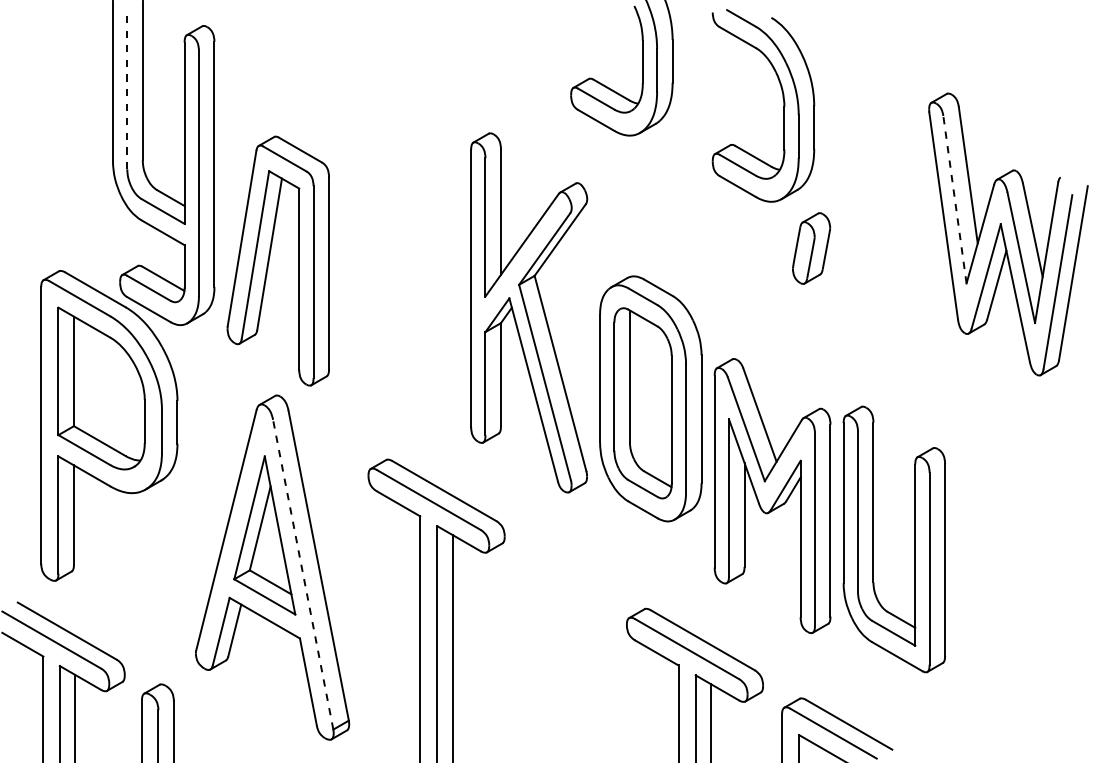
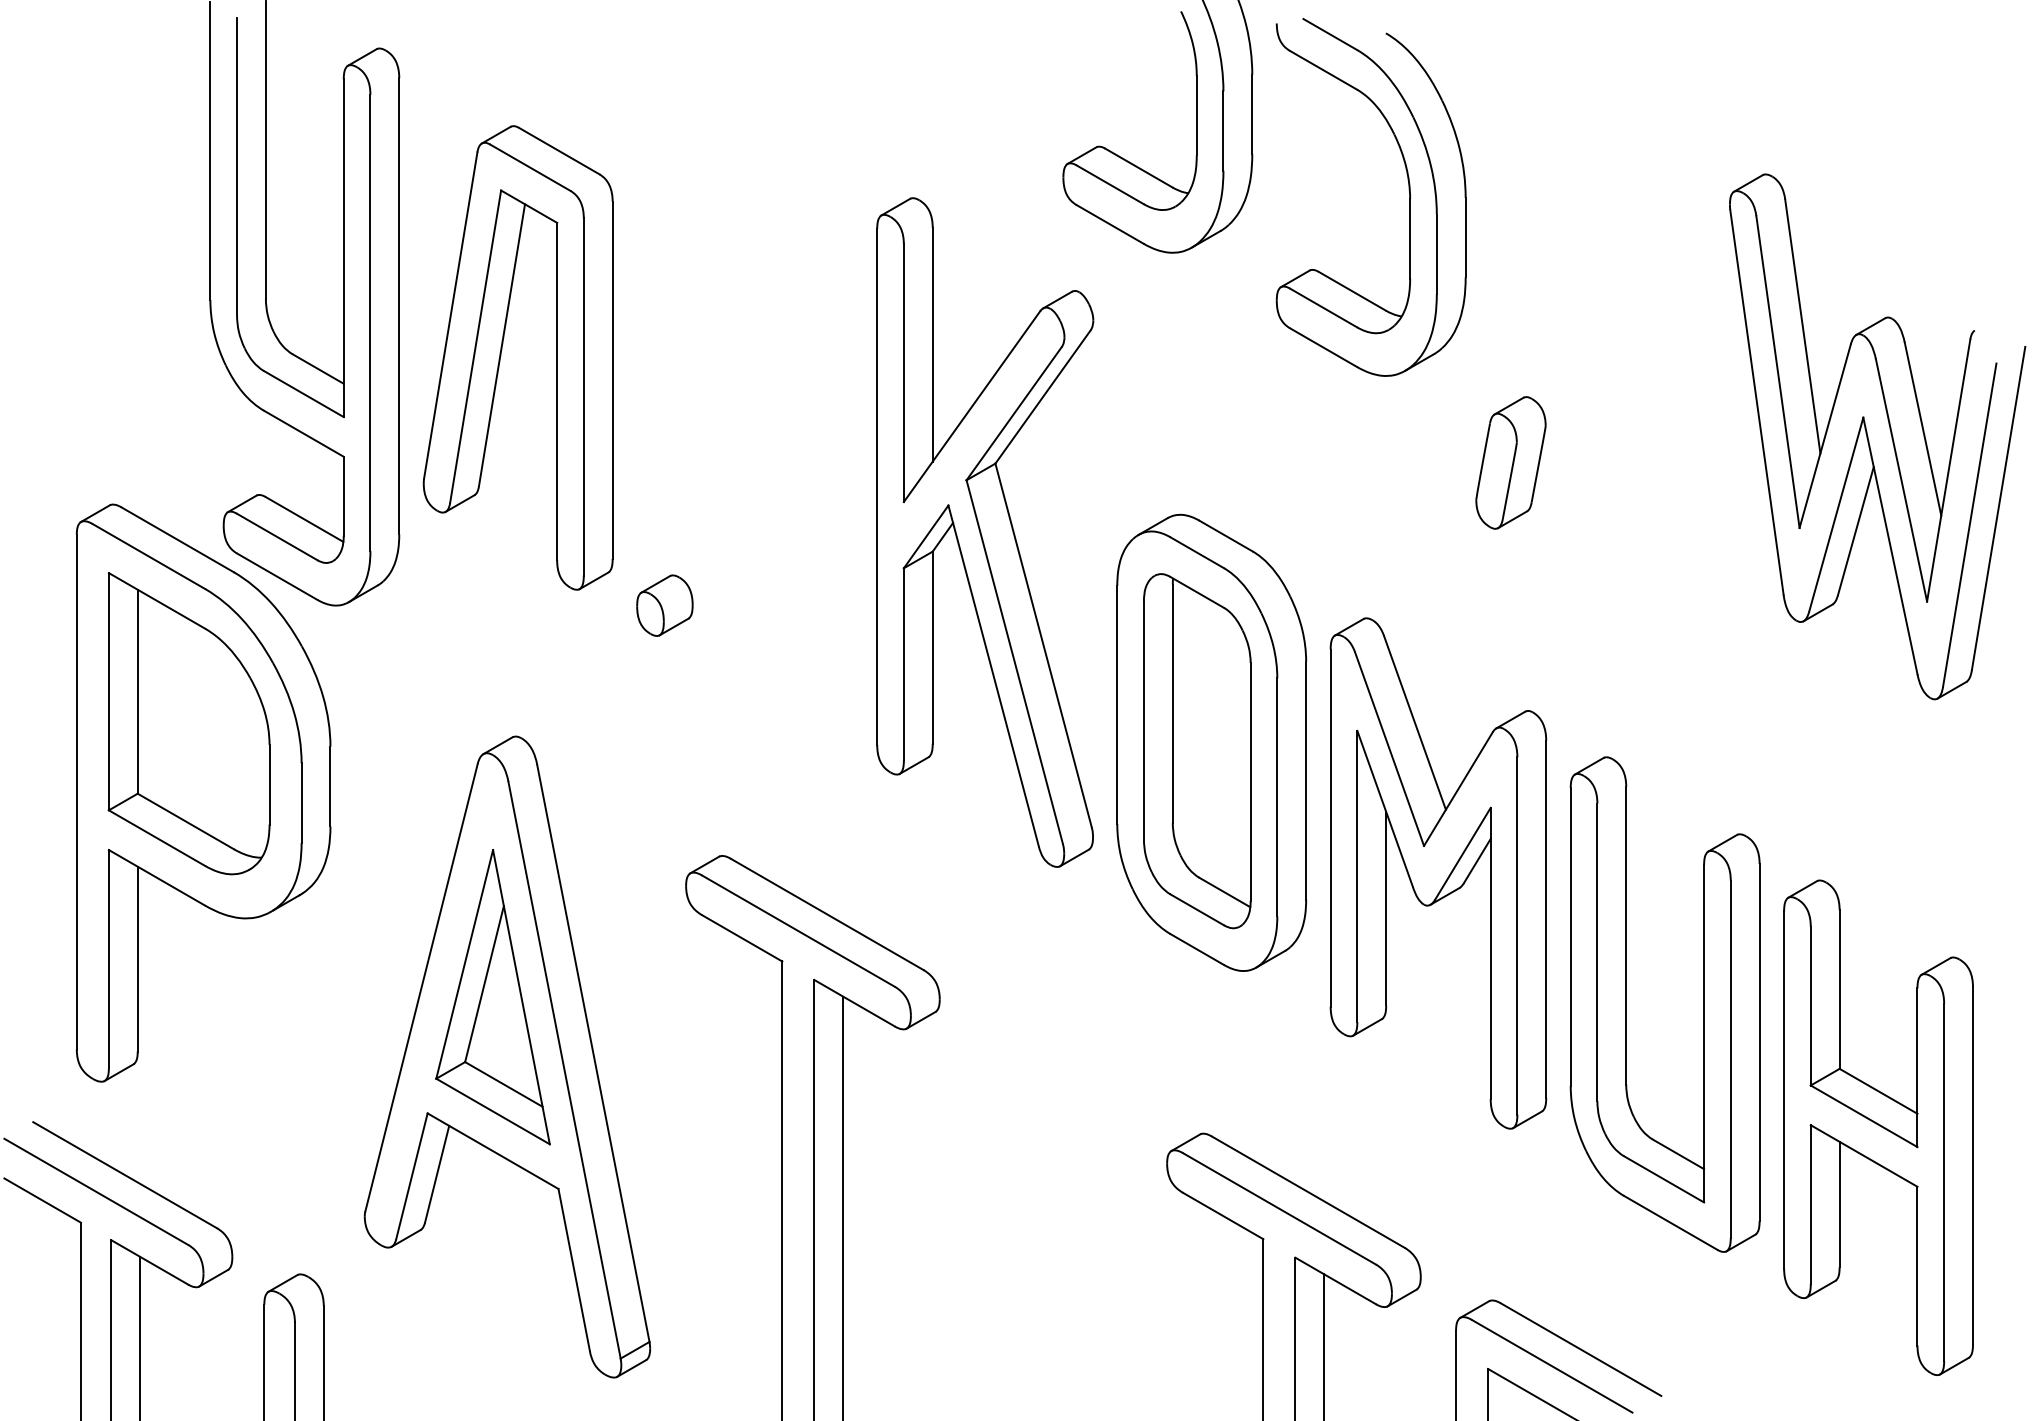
line: (127, 89) -> (237, 166), dashed -> solid
part: (783, 105) -> (1408, 196), moved
line: (954, 199) -> (1777, 371), dashed -> solid
part: (269, 260) -> (501, 356), moved
part: (529, 312) -> (985, 531), moved
part: (356, 325) -> (663, 606), added
part: (772, 495) -> (1438, 872), moved
line: (303, 574) -> (565, 1069), dashed -> solid
part: (1008, 605) -> (1877, 1127), added

